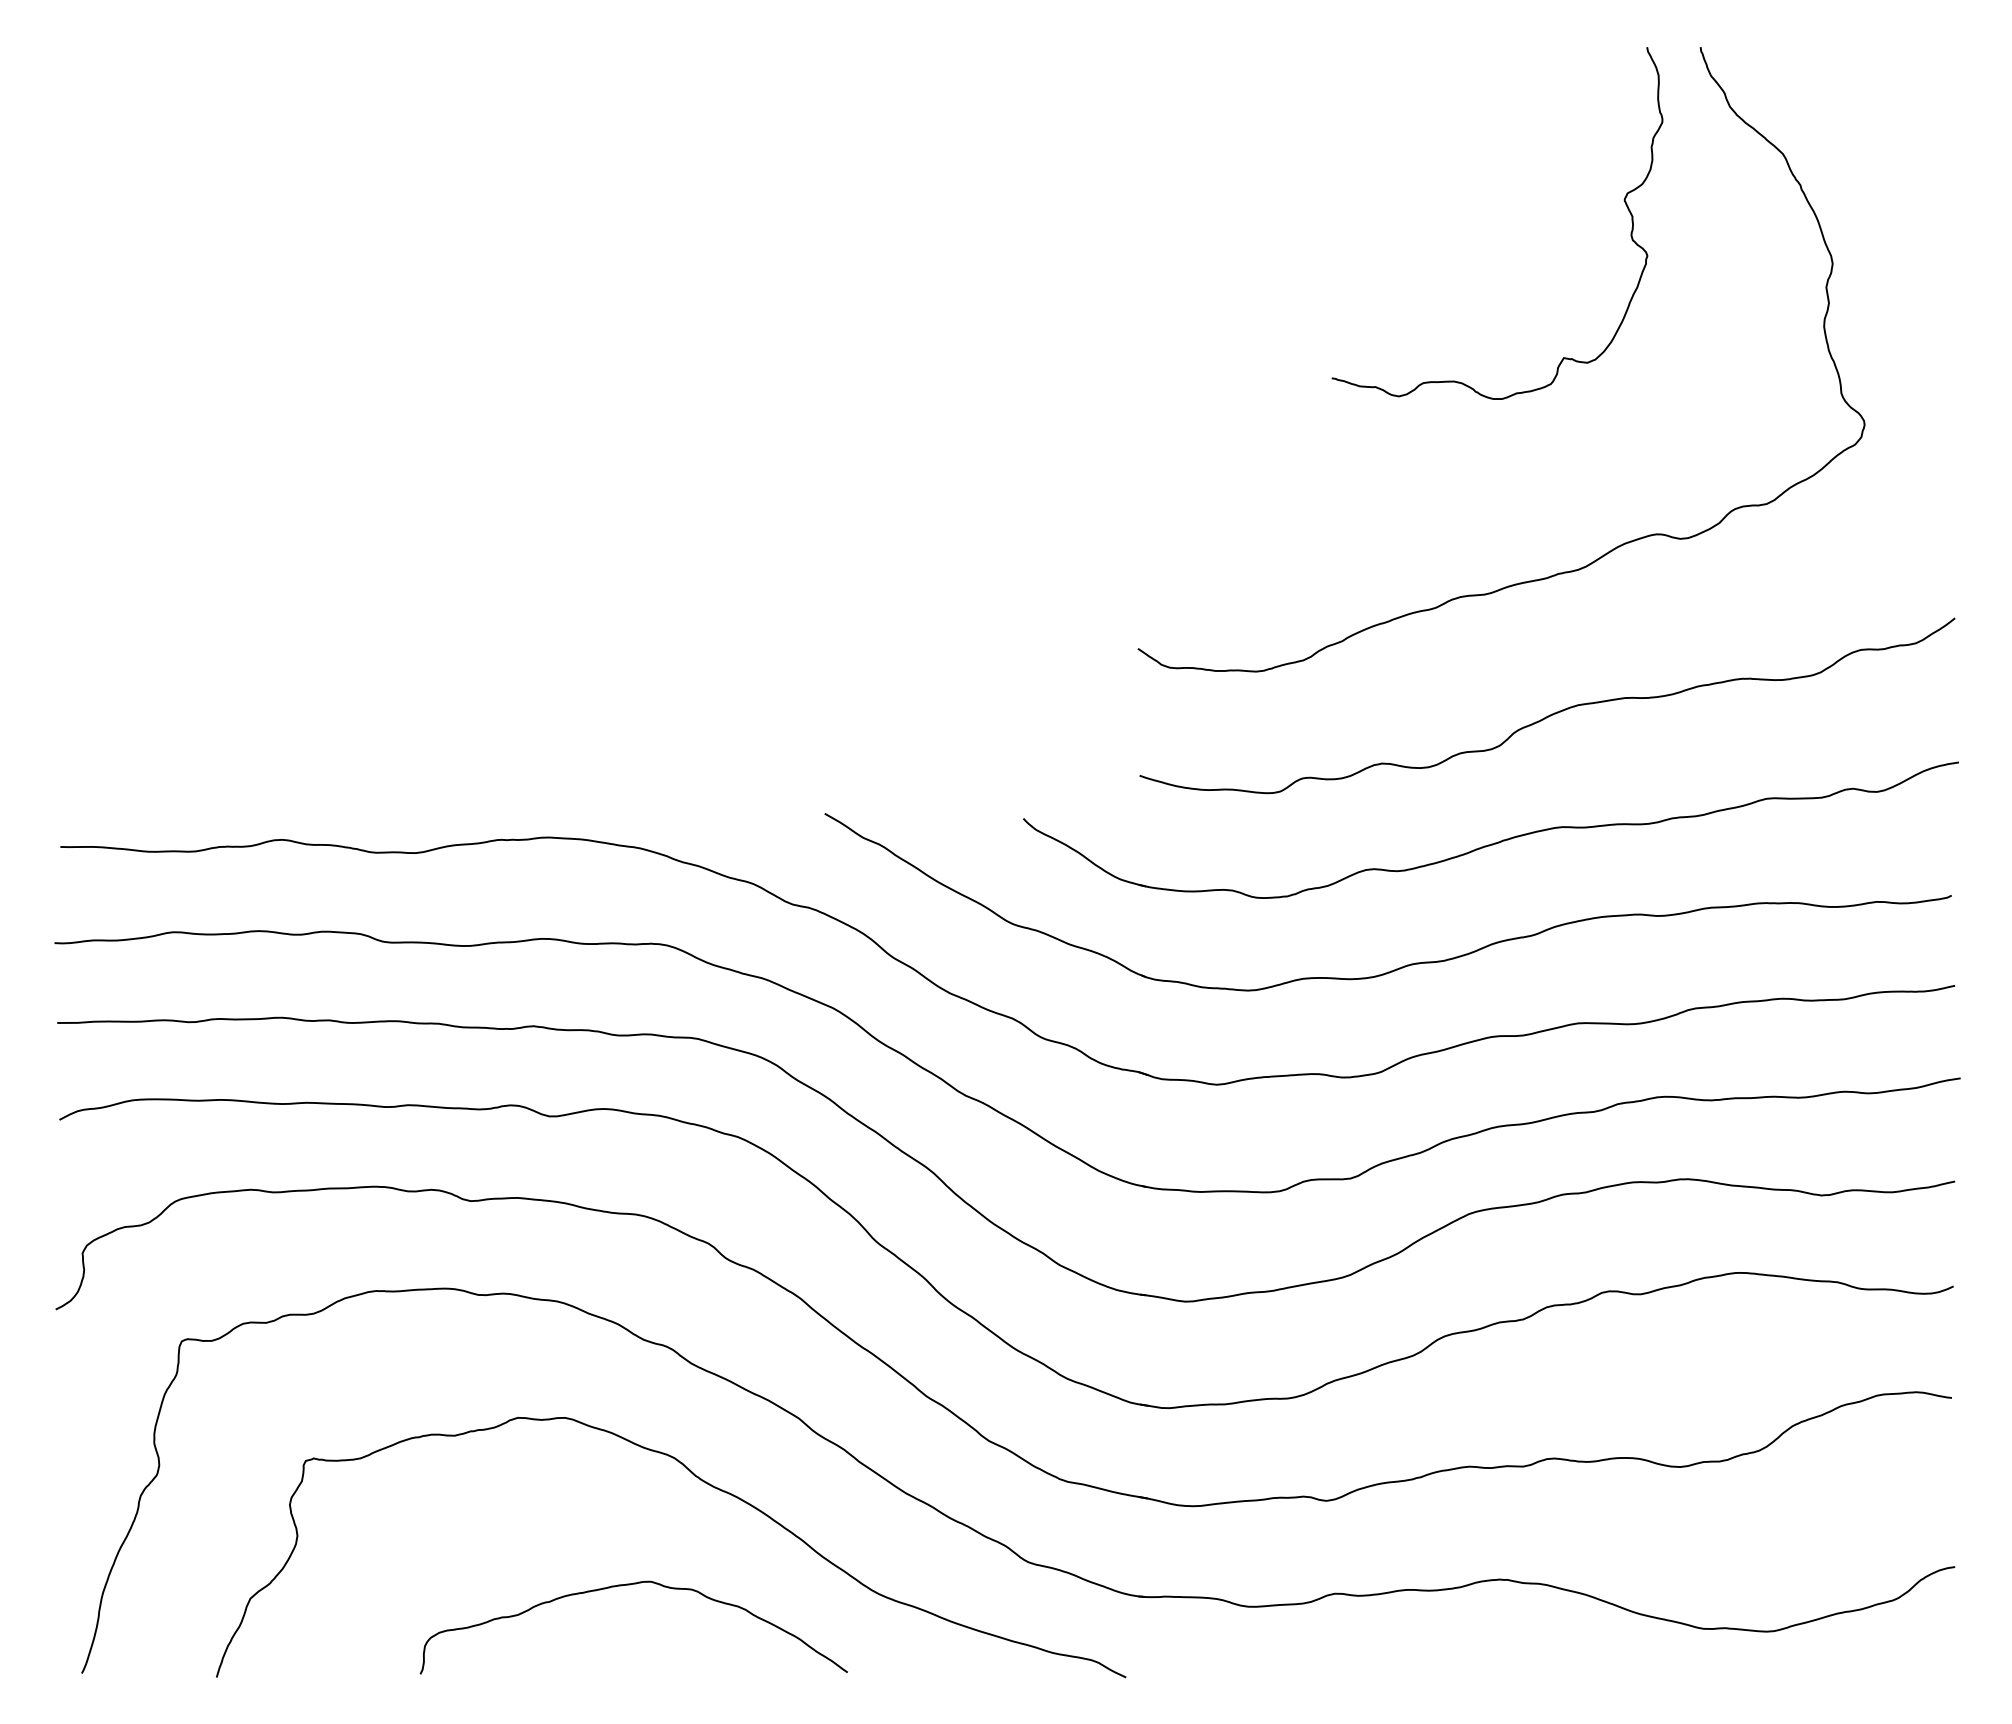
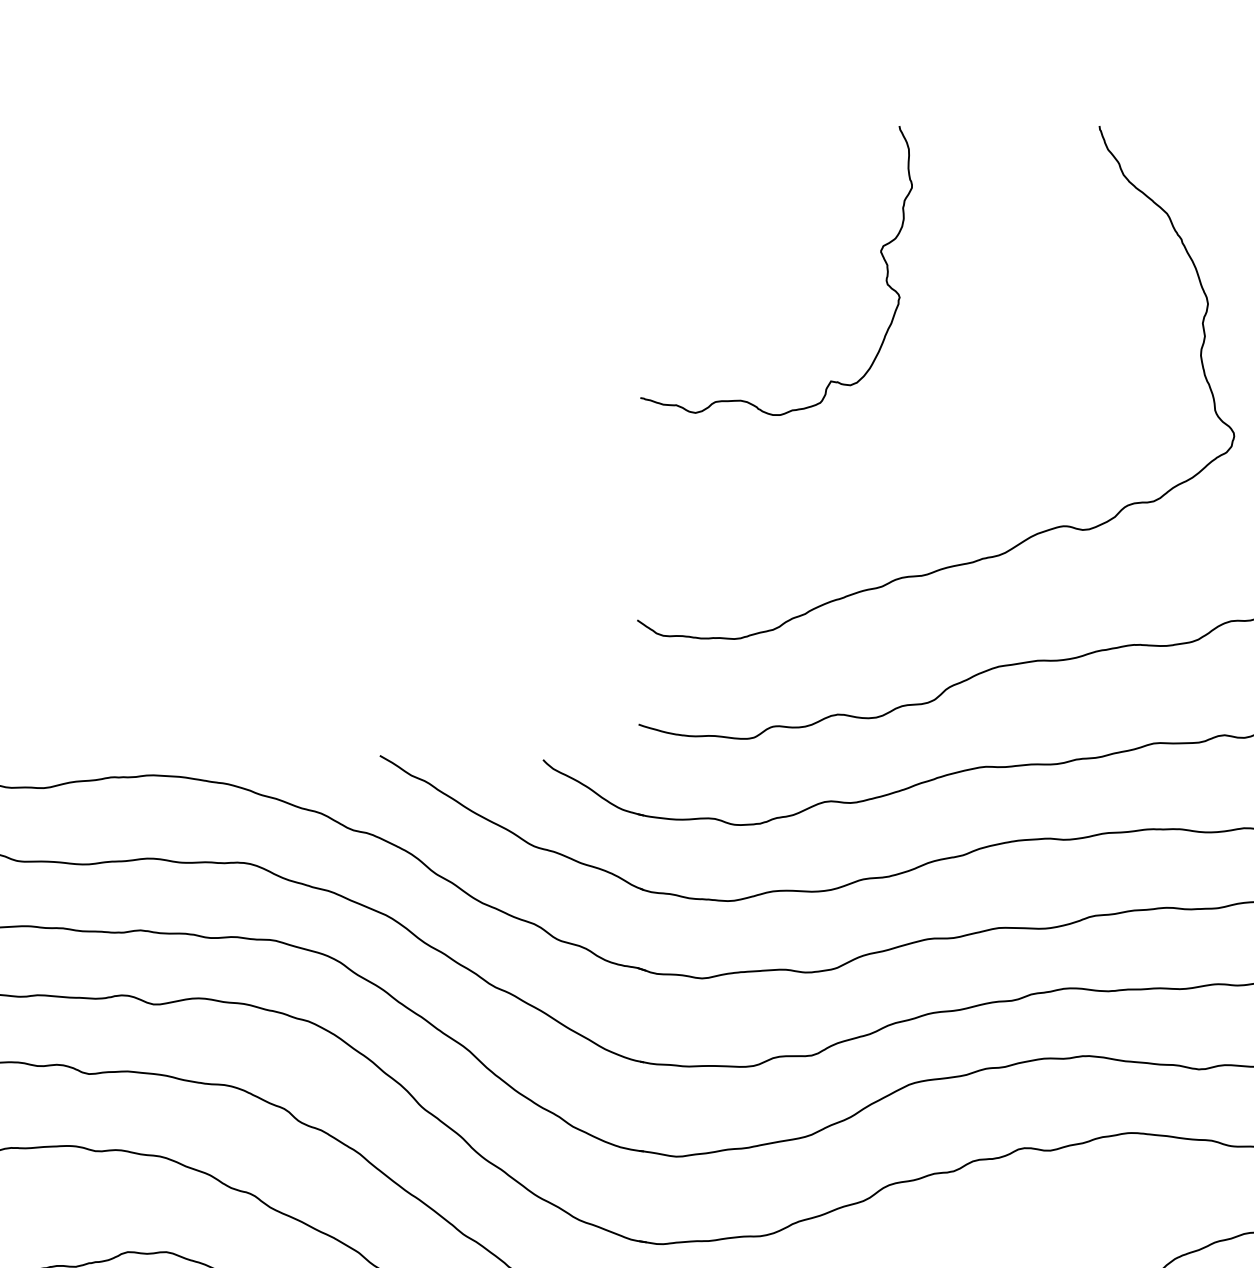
curve: (1623, 200) -> (880, 251), moved

